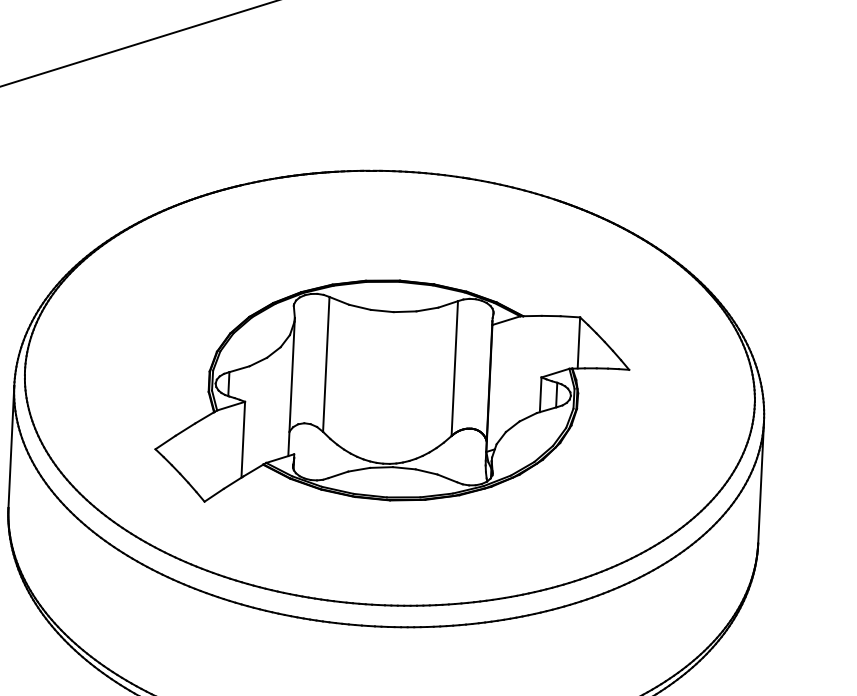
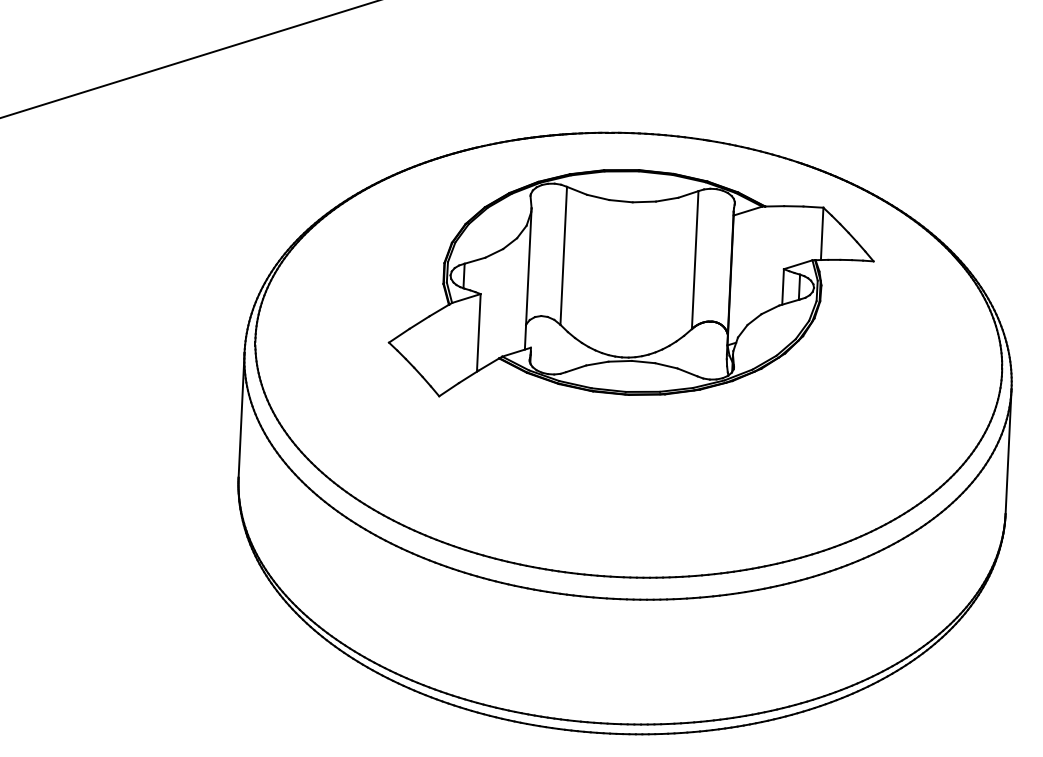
part: (391, 391) -> (630, 283), moved

